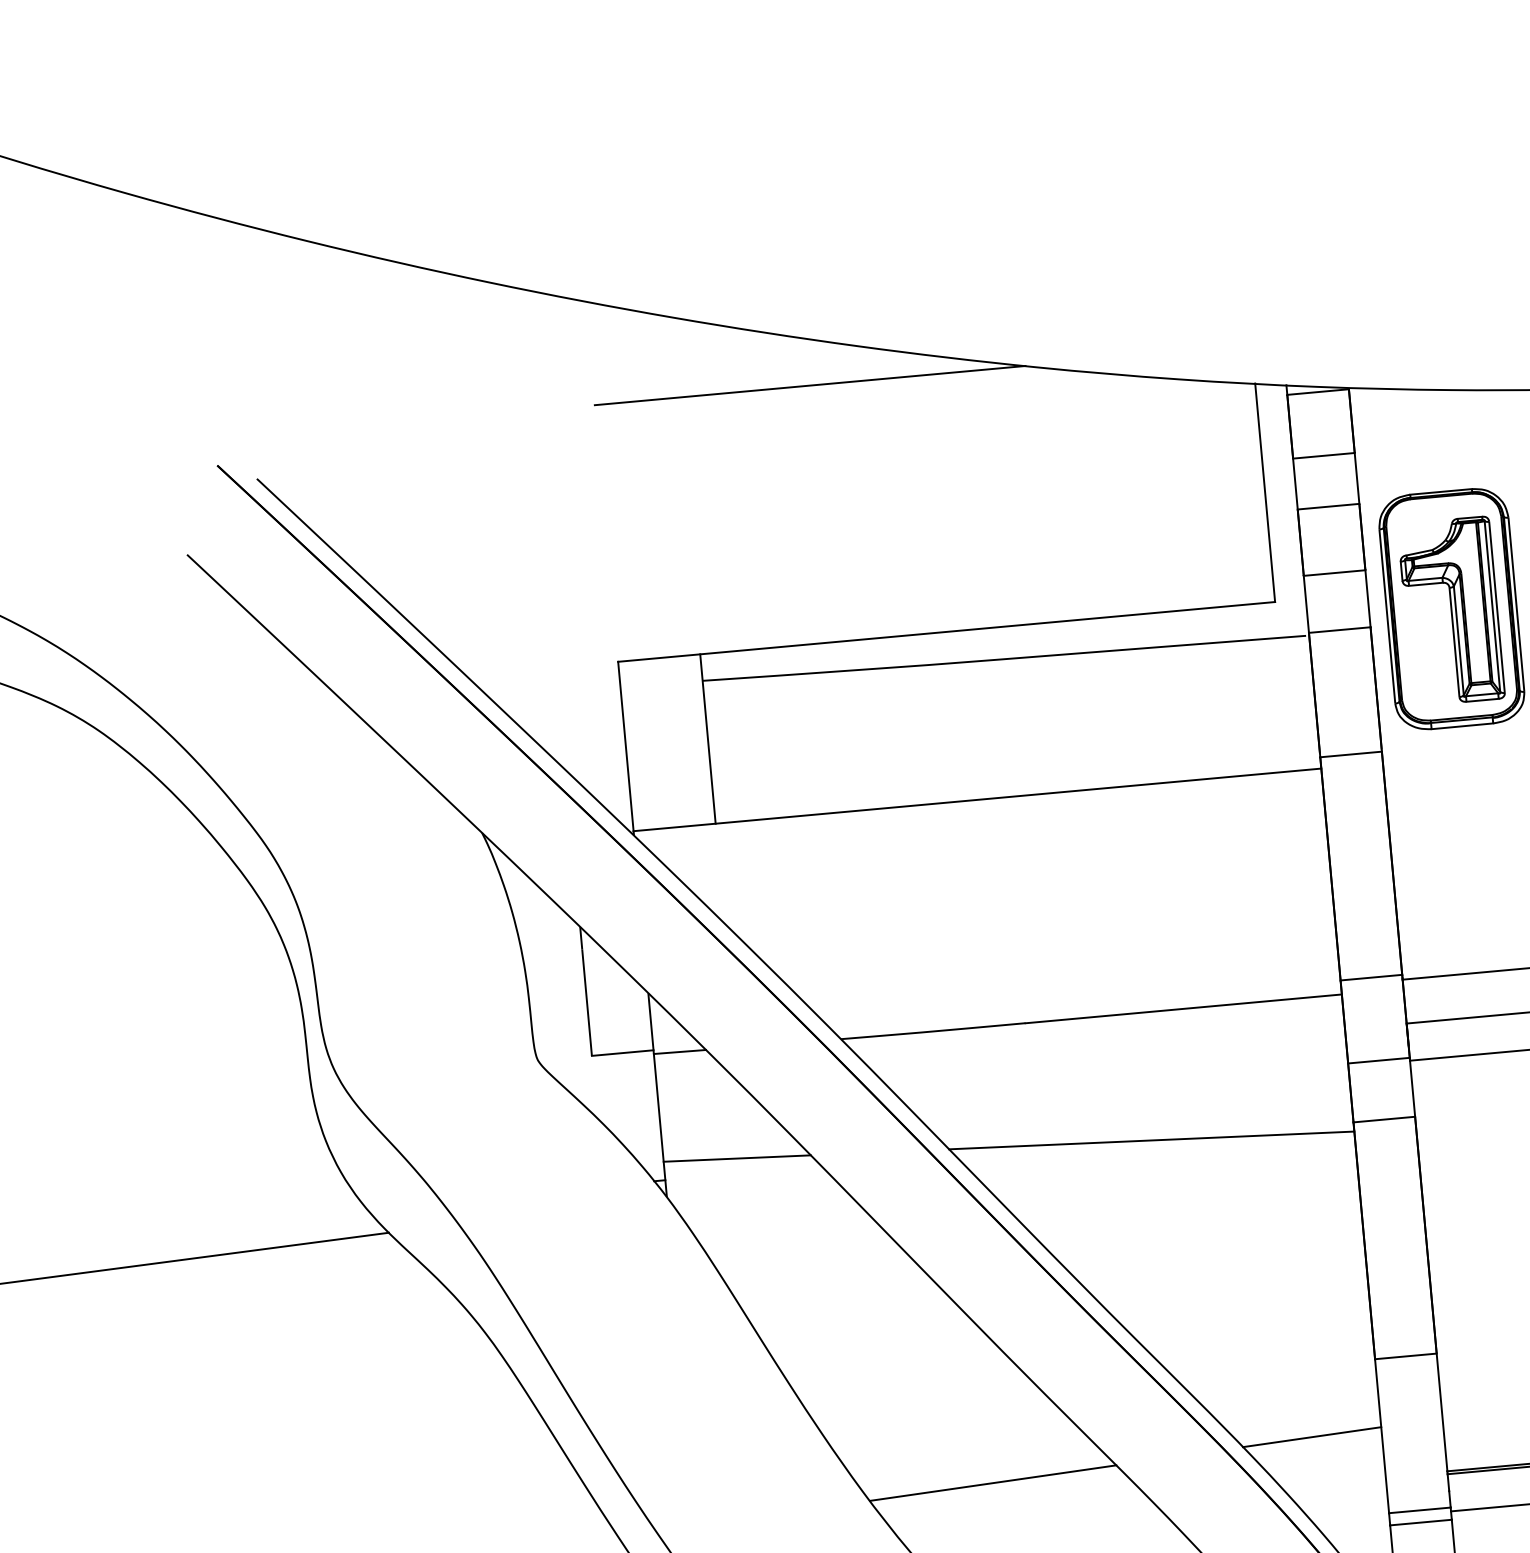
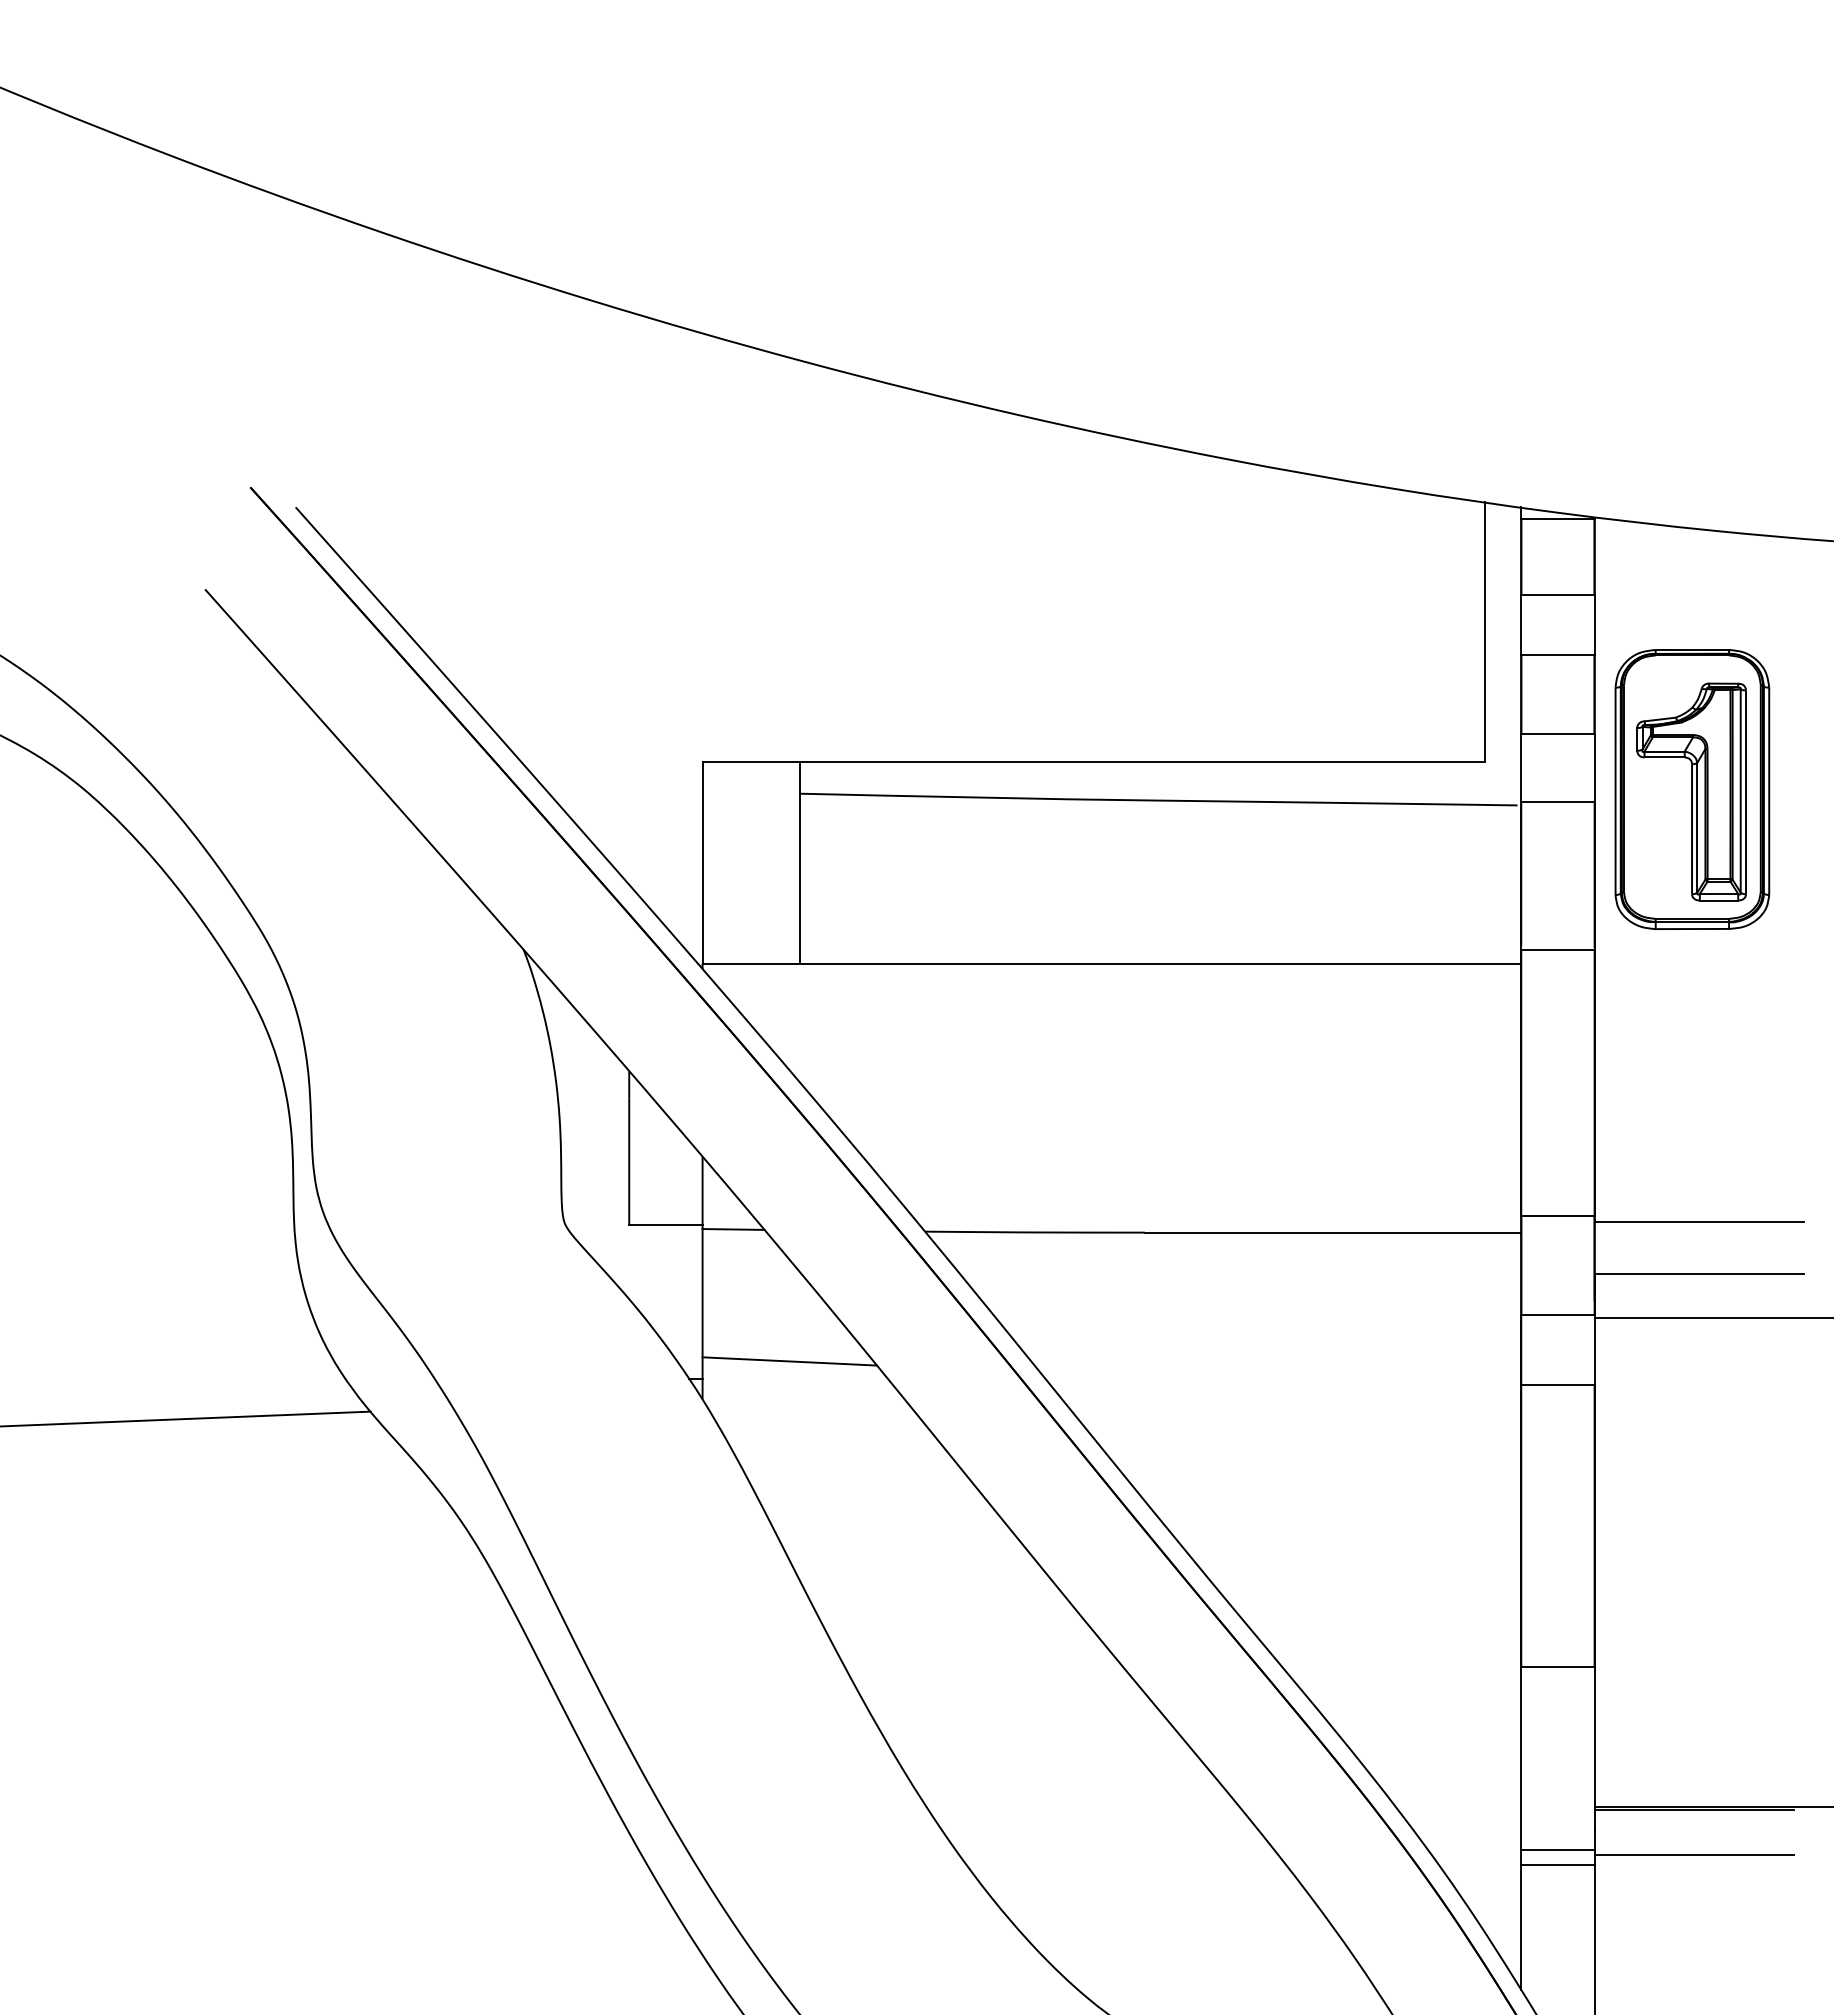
line: (809, 385) -> (958, 456), removed
line: (1151, 1140) -> (1280, 1384), removed
line: (1312, 1436) -> (1438, 1751), removed
line: (992, 1482) -> (1056, 1771), removed

